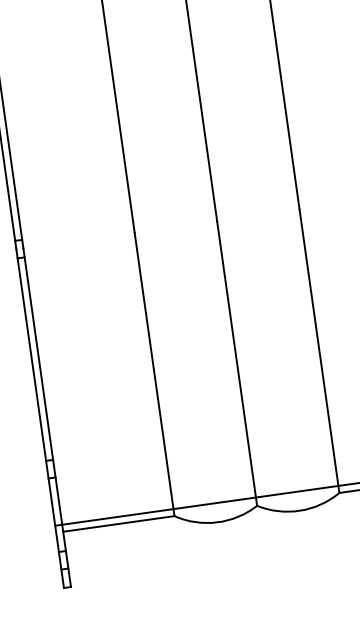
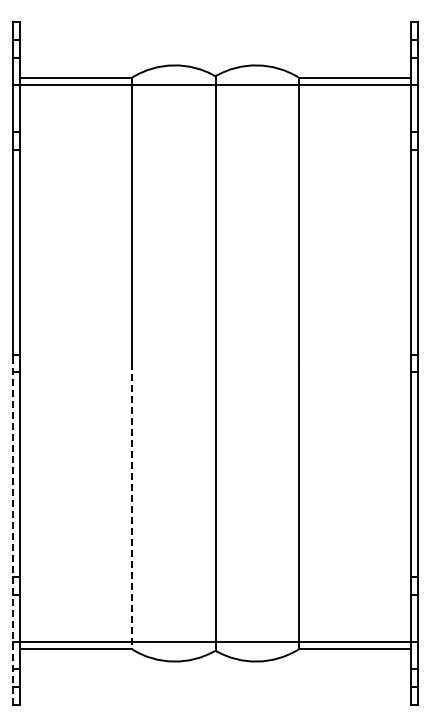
line: (154, 374) -> (132, 506), solid -> dashed
line: (39, 418) -> (12, 534), solid -> dashed

